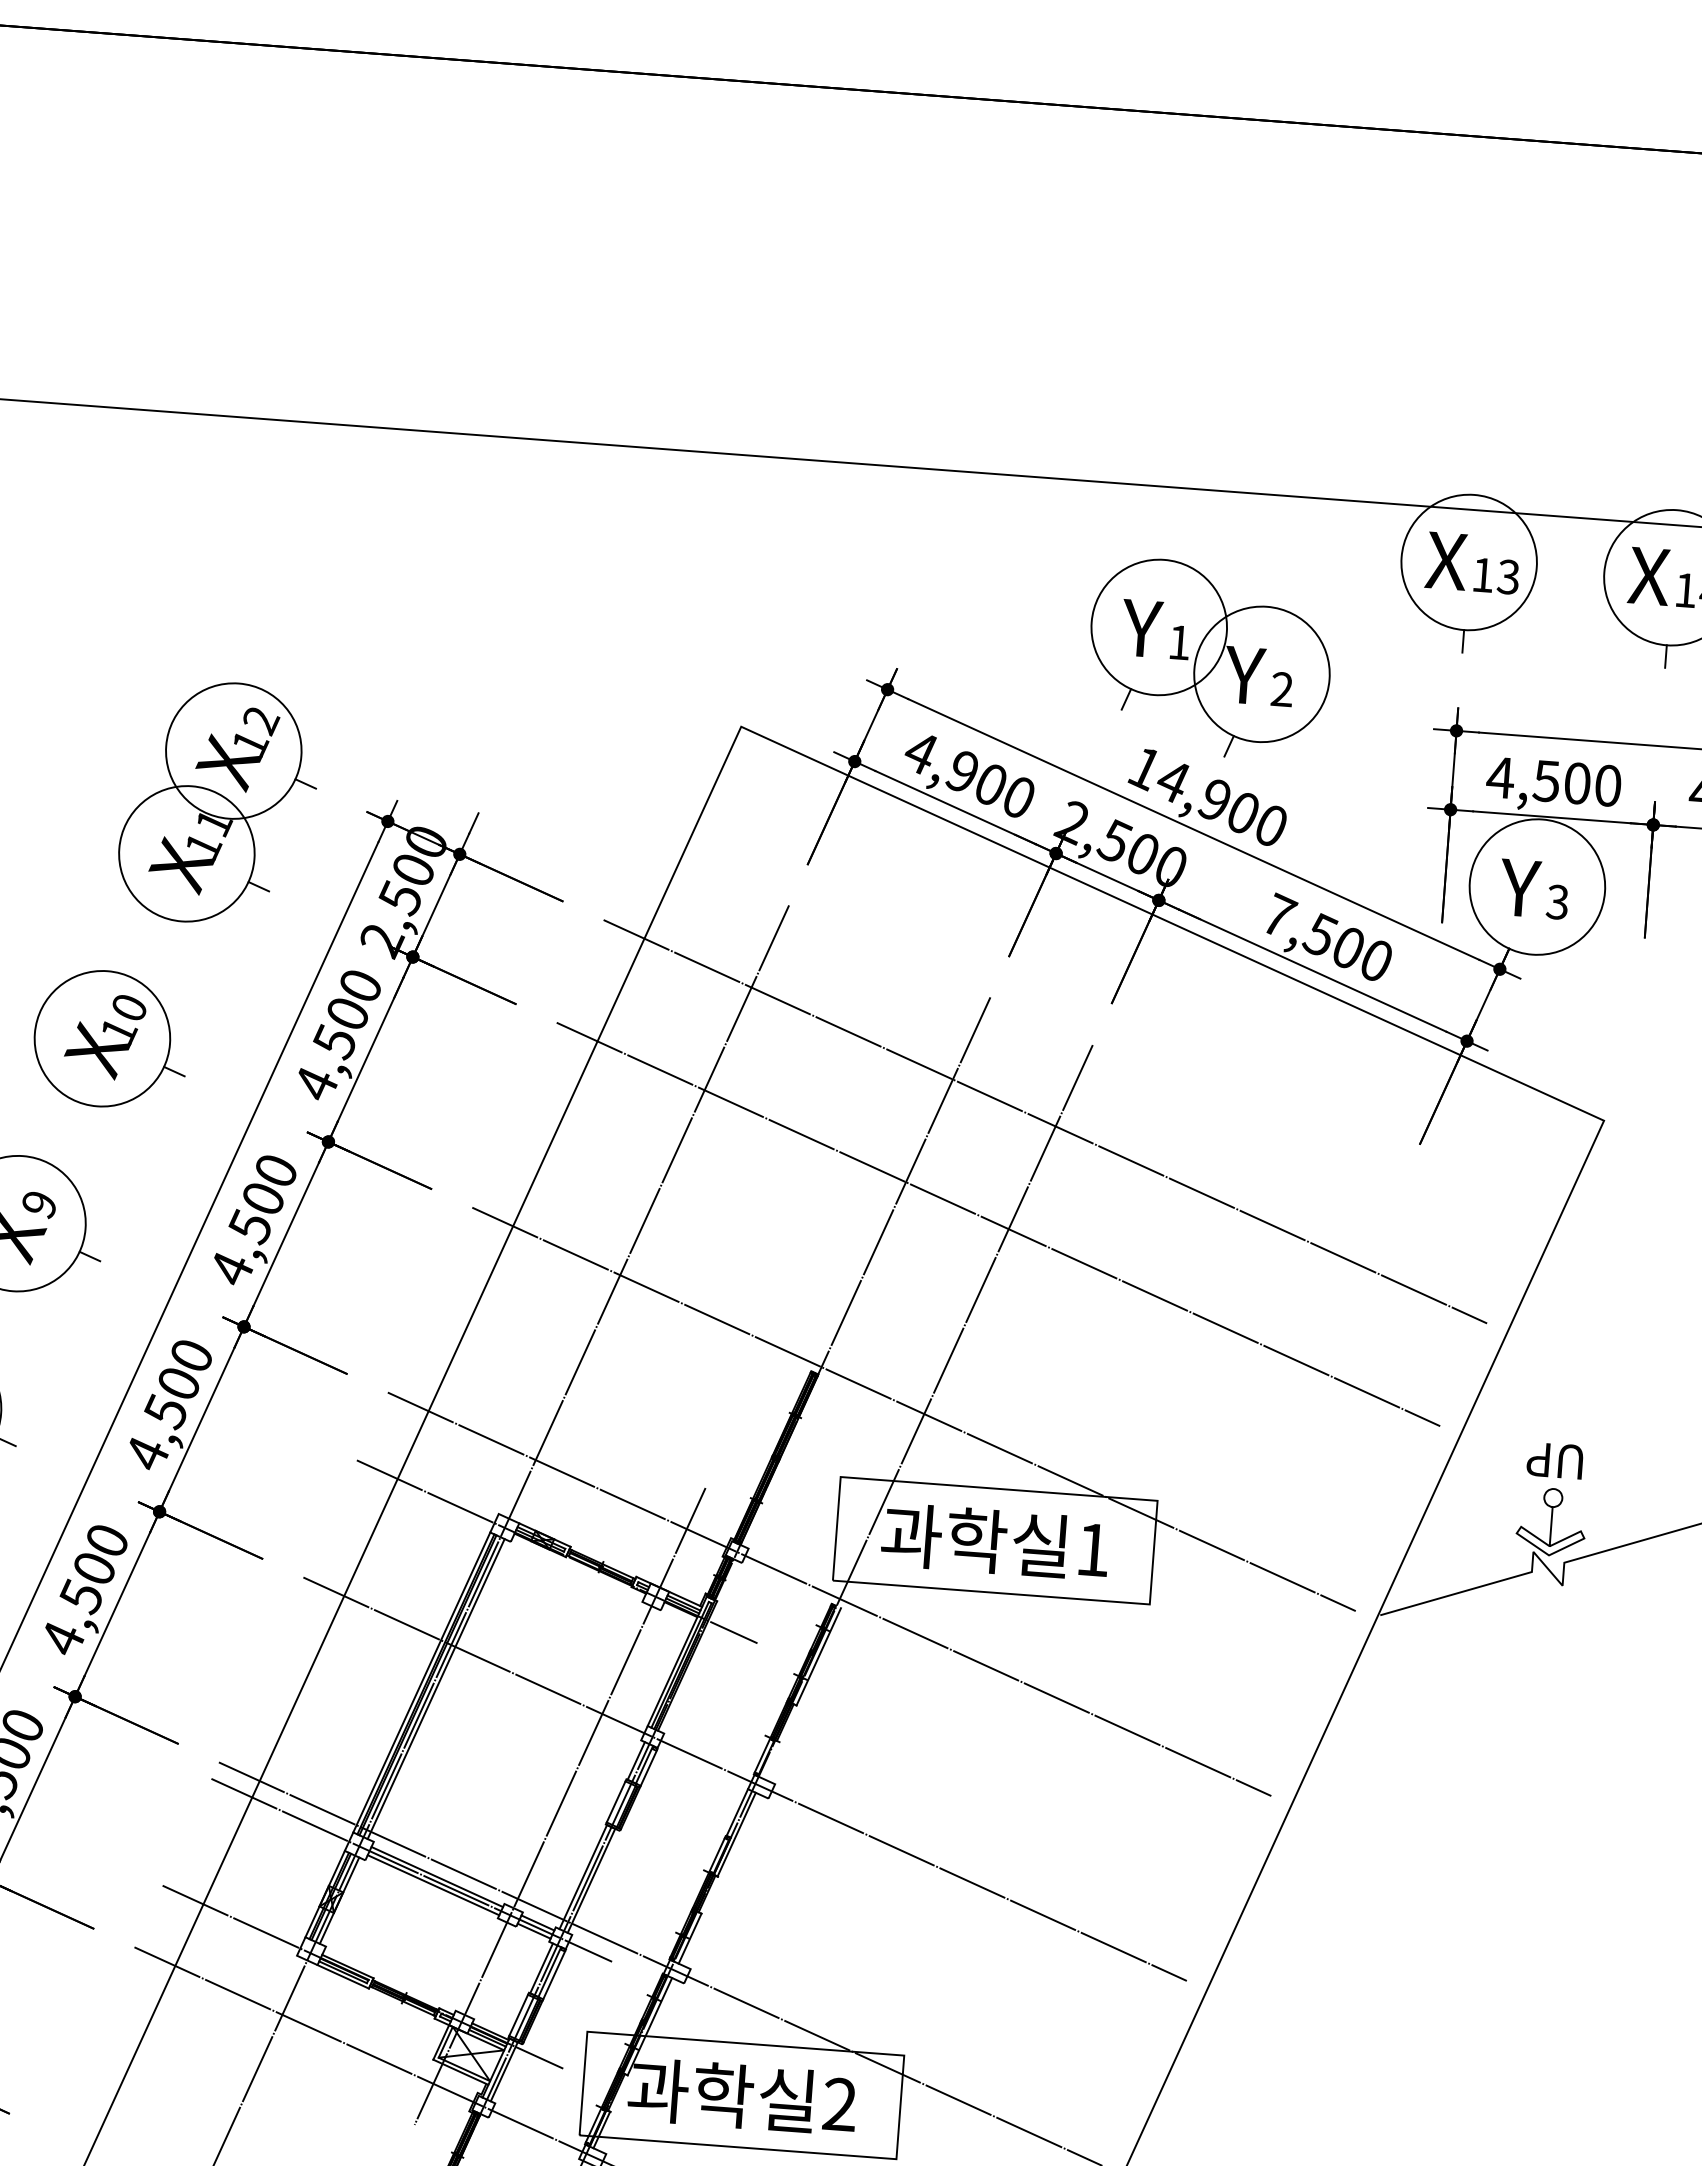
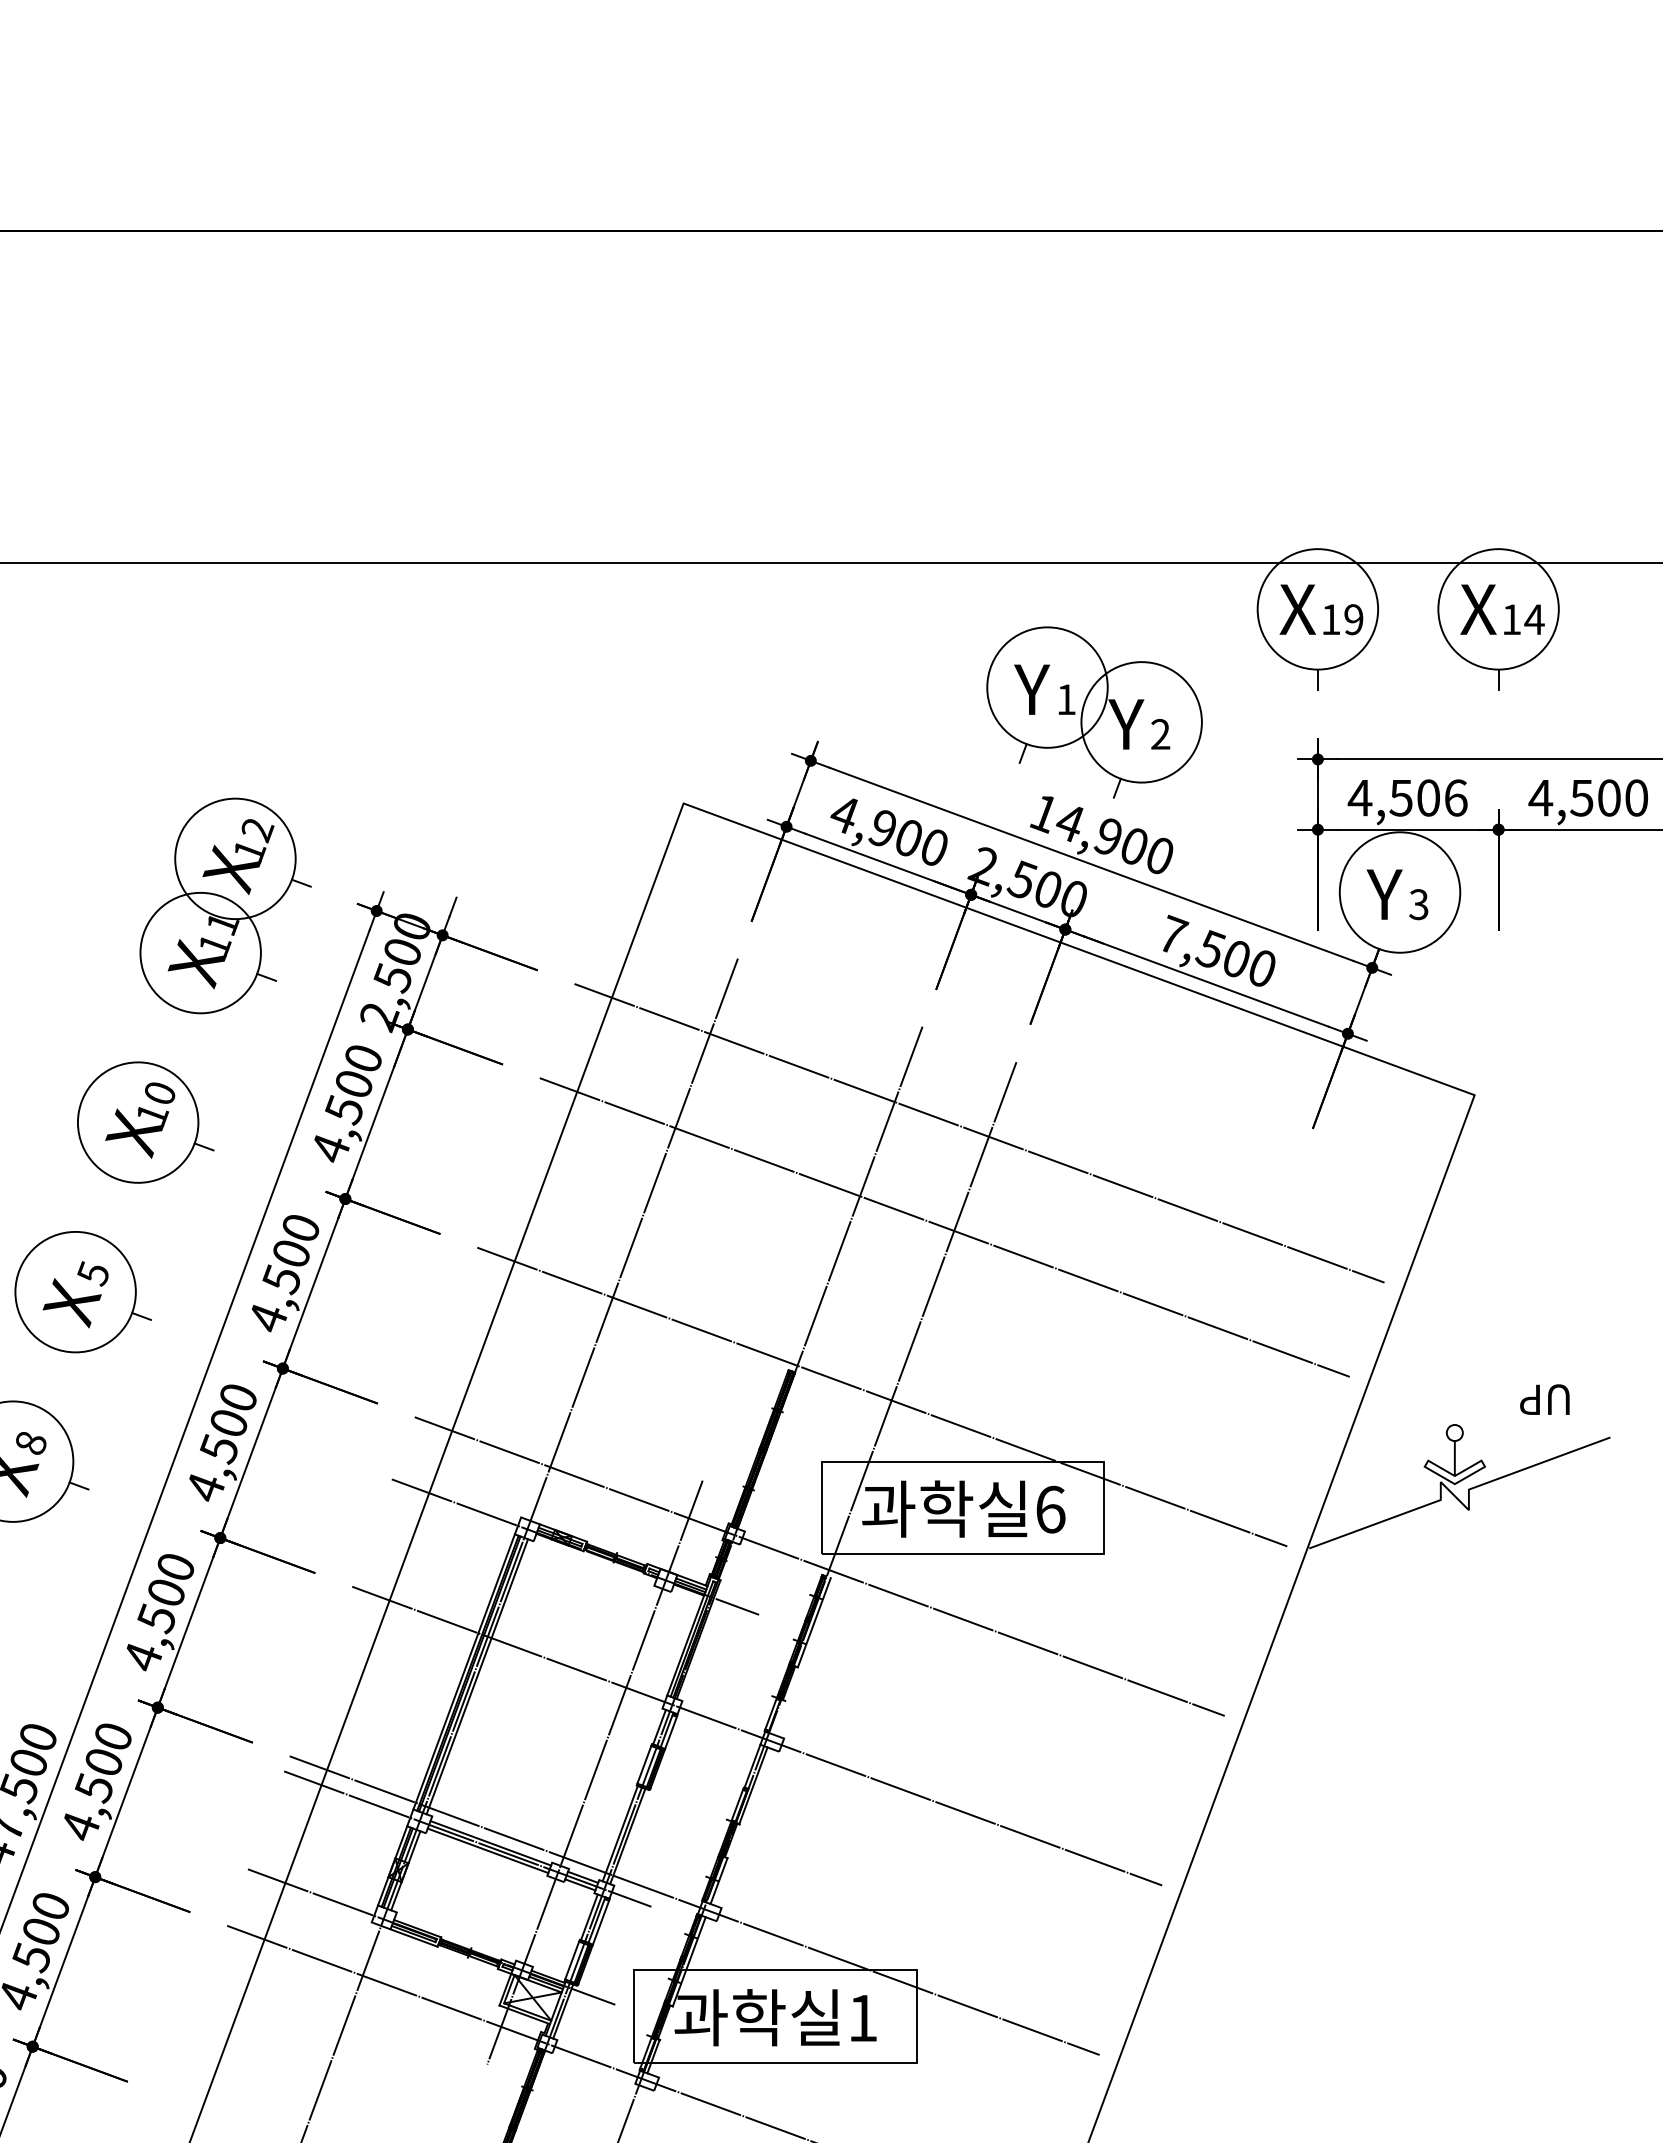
text: (1508, 576) -> (1353, 619), 13 -> 19
text: (1608, 785) -> (1456, 797), 4,500 -> 4,506
text: (38, 1204) -> (92, 1273), 9 -> 5
text: (1554, 1460) -> (1544, 1399), moved
text: (1093, 1549) -> (1050, 1509), 1 -> 6
text: (839, 2103) -> (862, 2017), 2 -> 1

